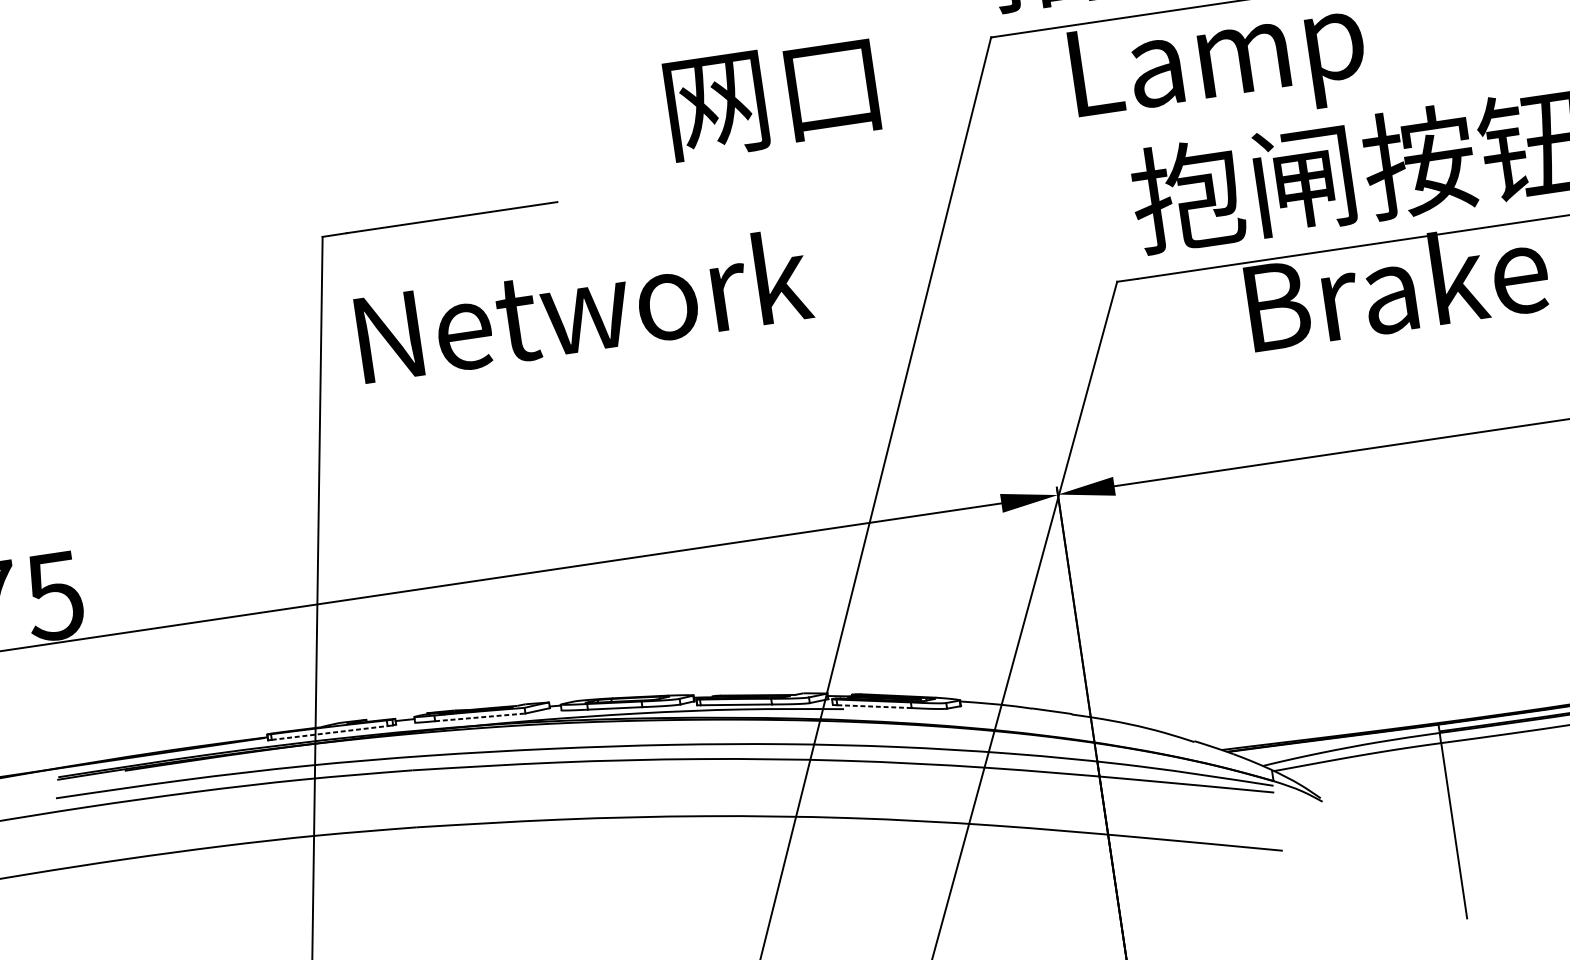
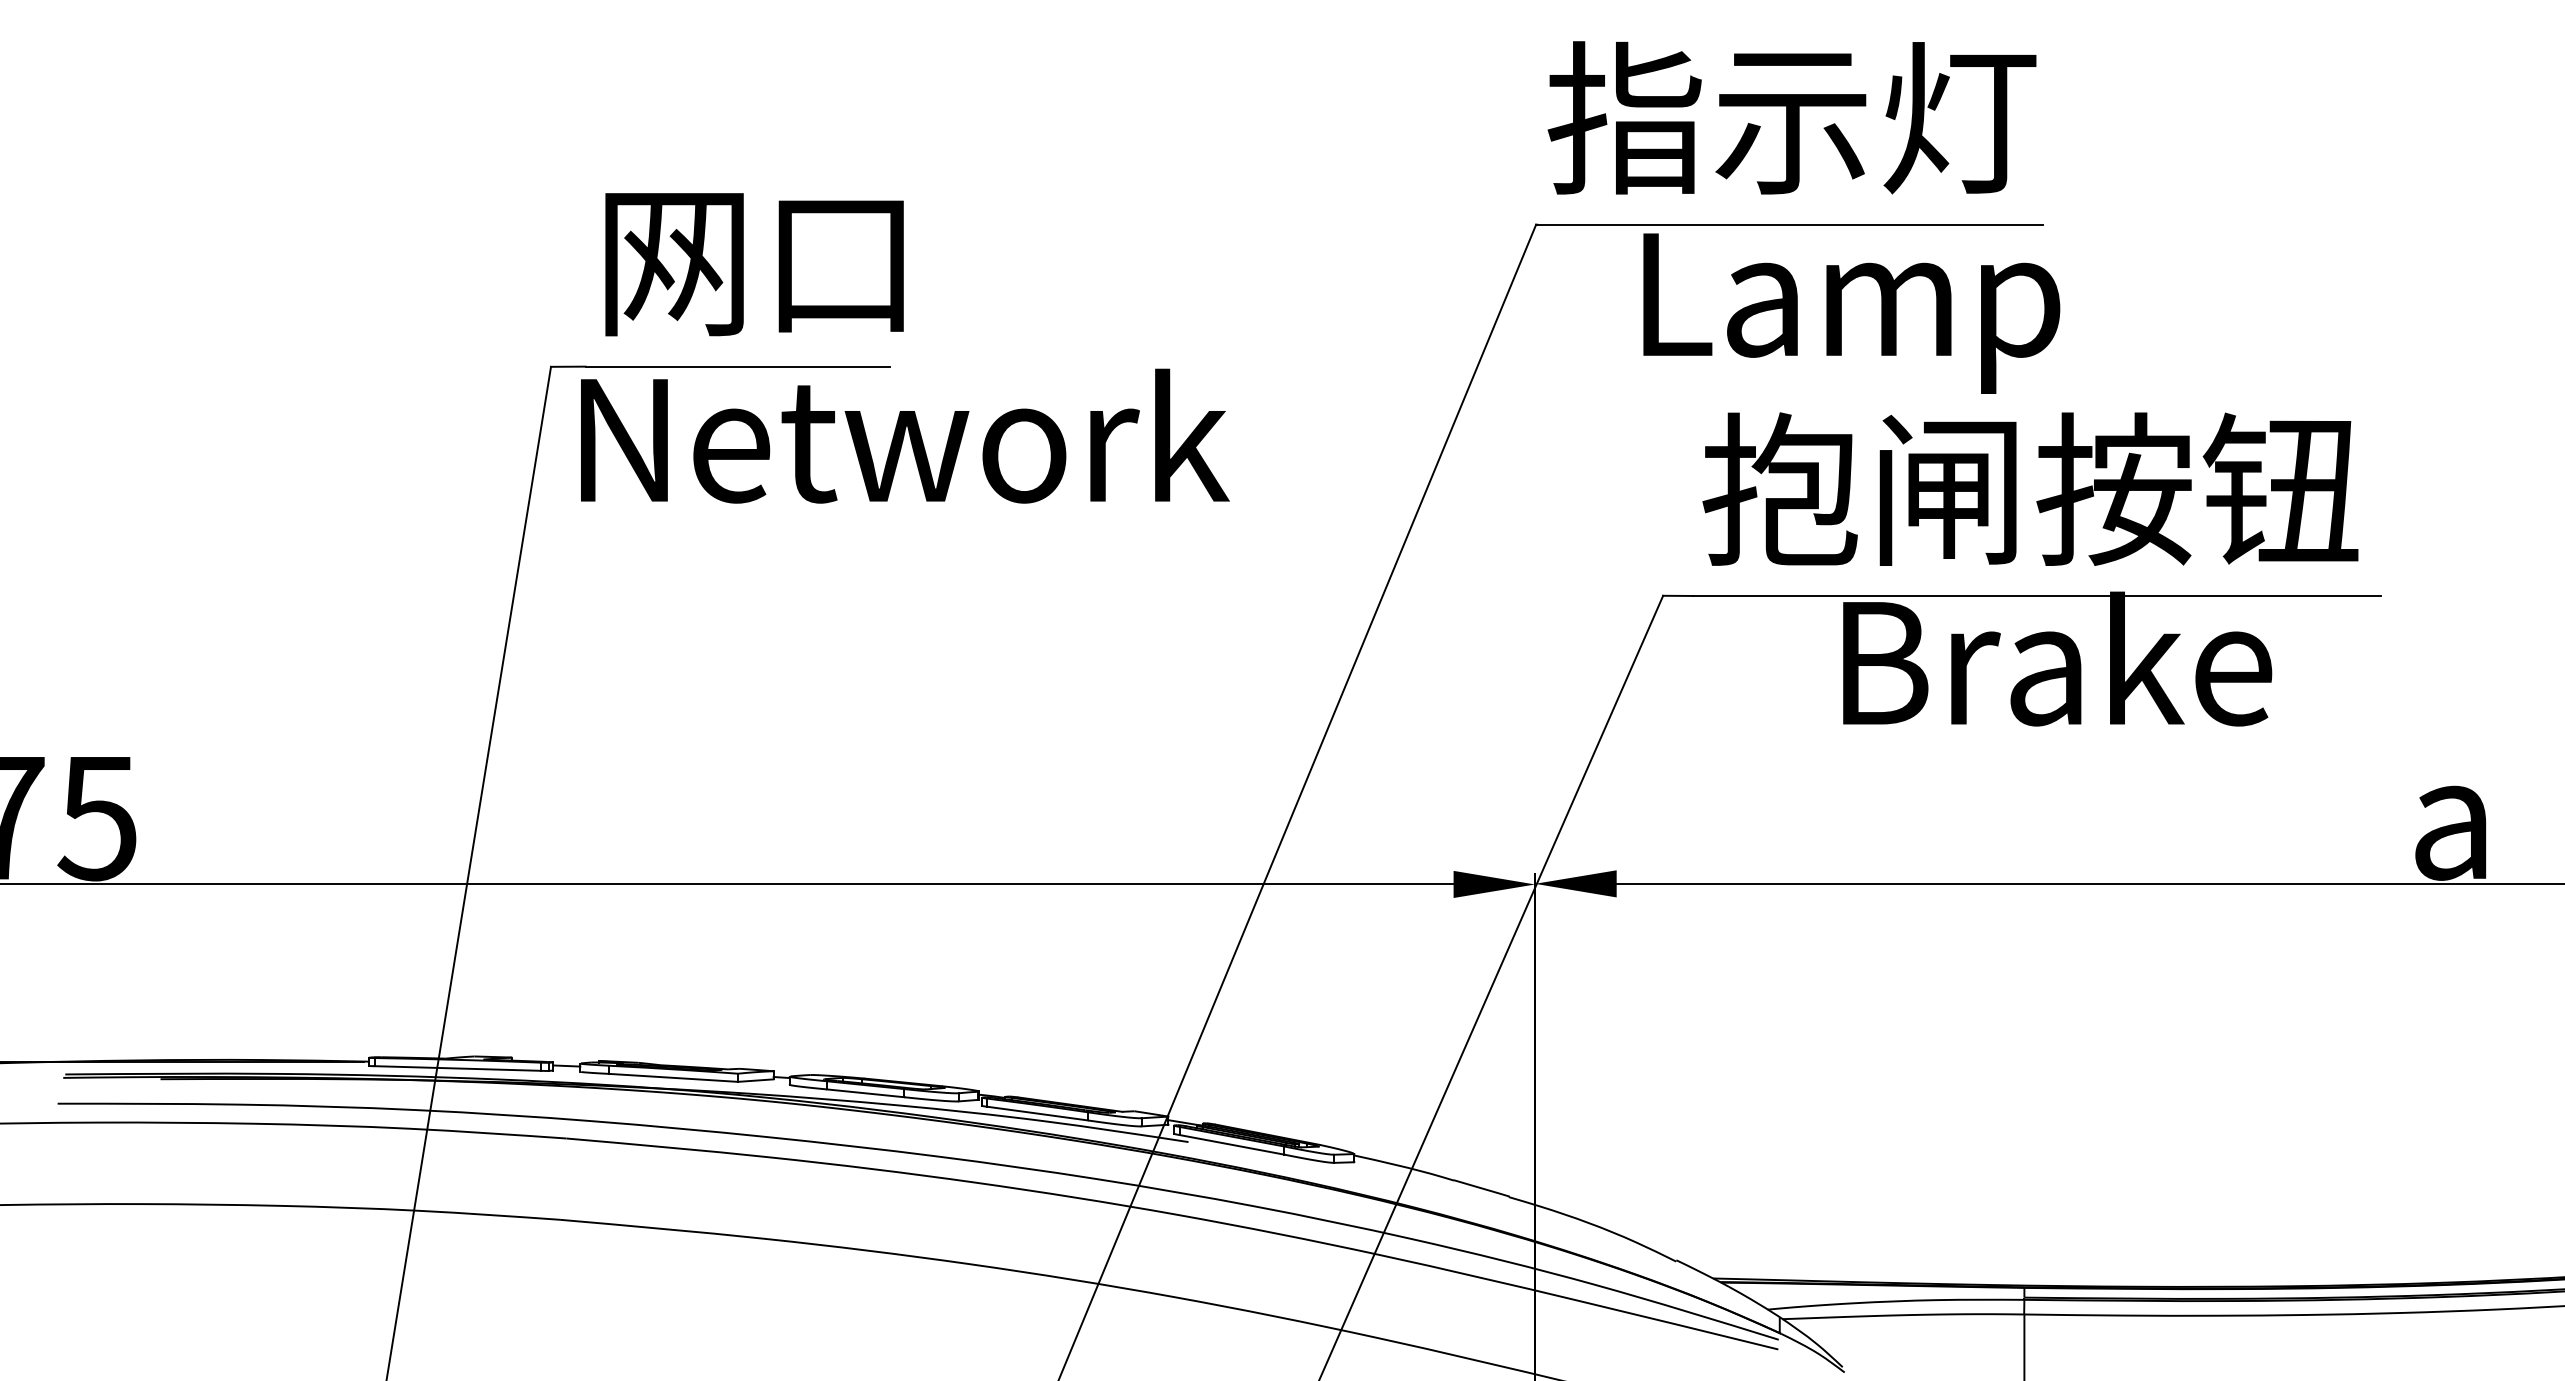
text: (772, 98) -> (754, 264), moved
text: (583, 305) -> (905, 435), moved
line: (874, 706) -> (1232, 1144), dashed -> solid
line: (480, 717) -> (673, 1077), dashed -> solid
line: (330, 732) -> (458, 1068), dashed -> solid

